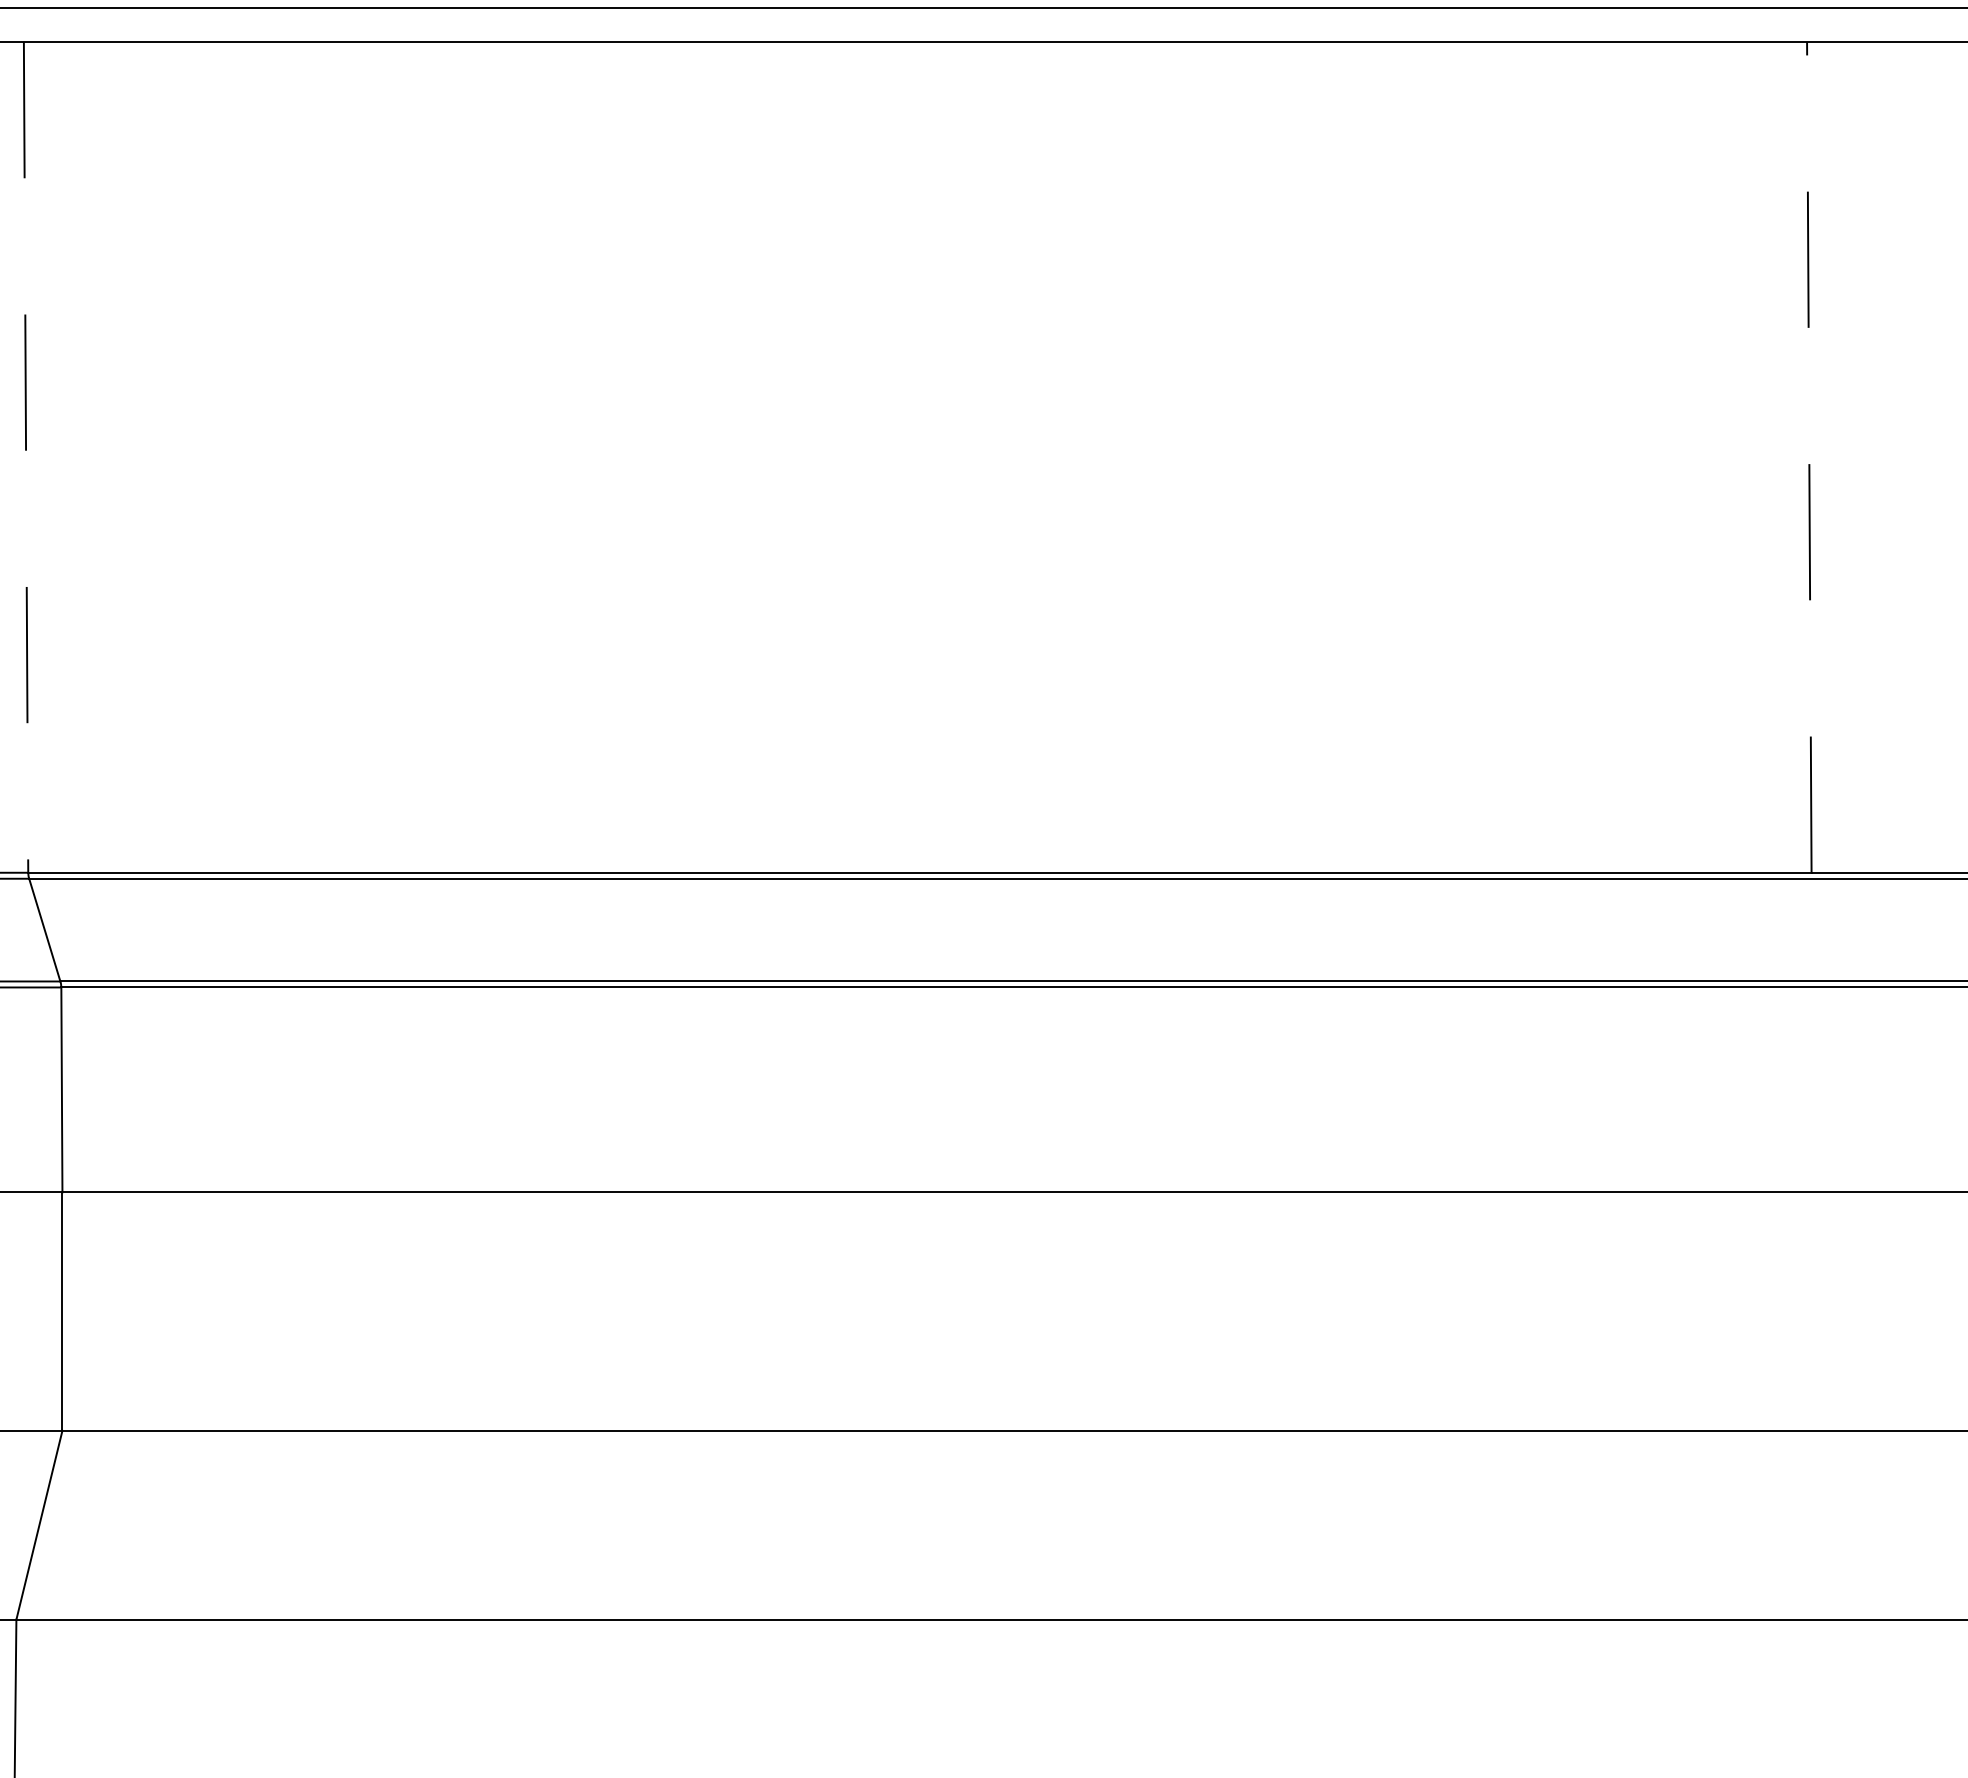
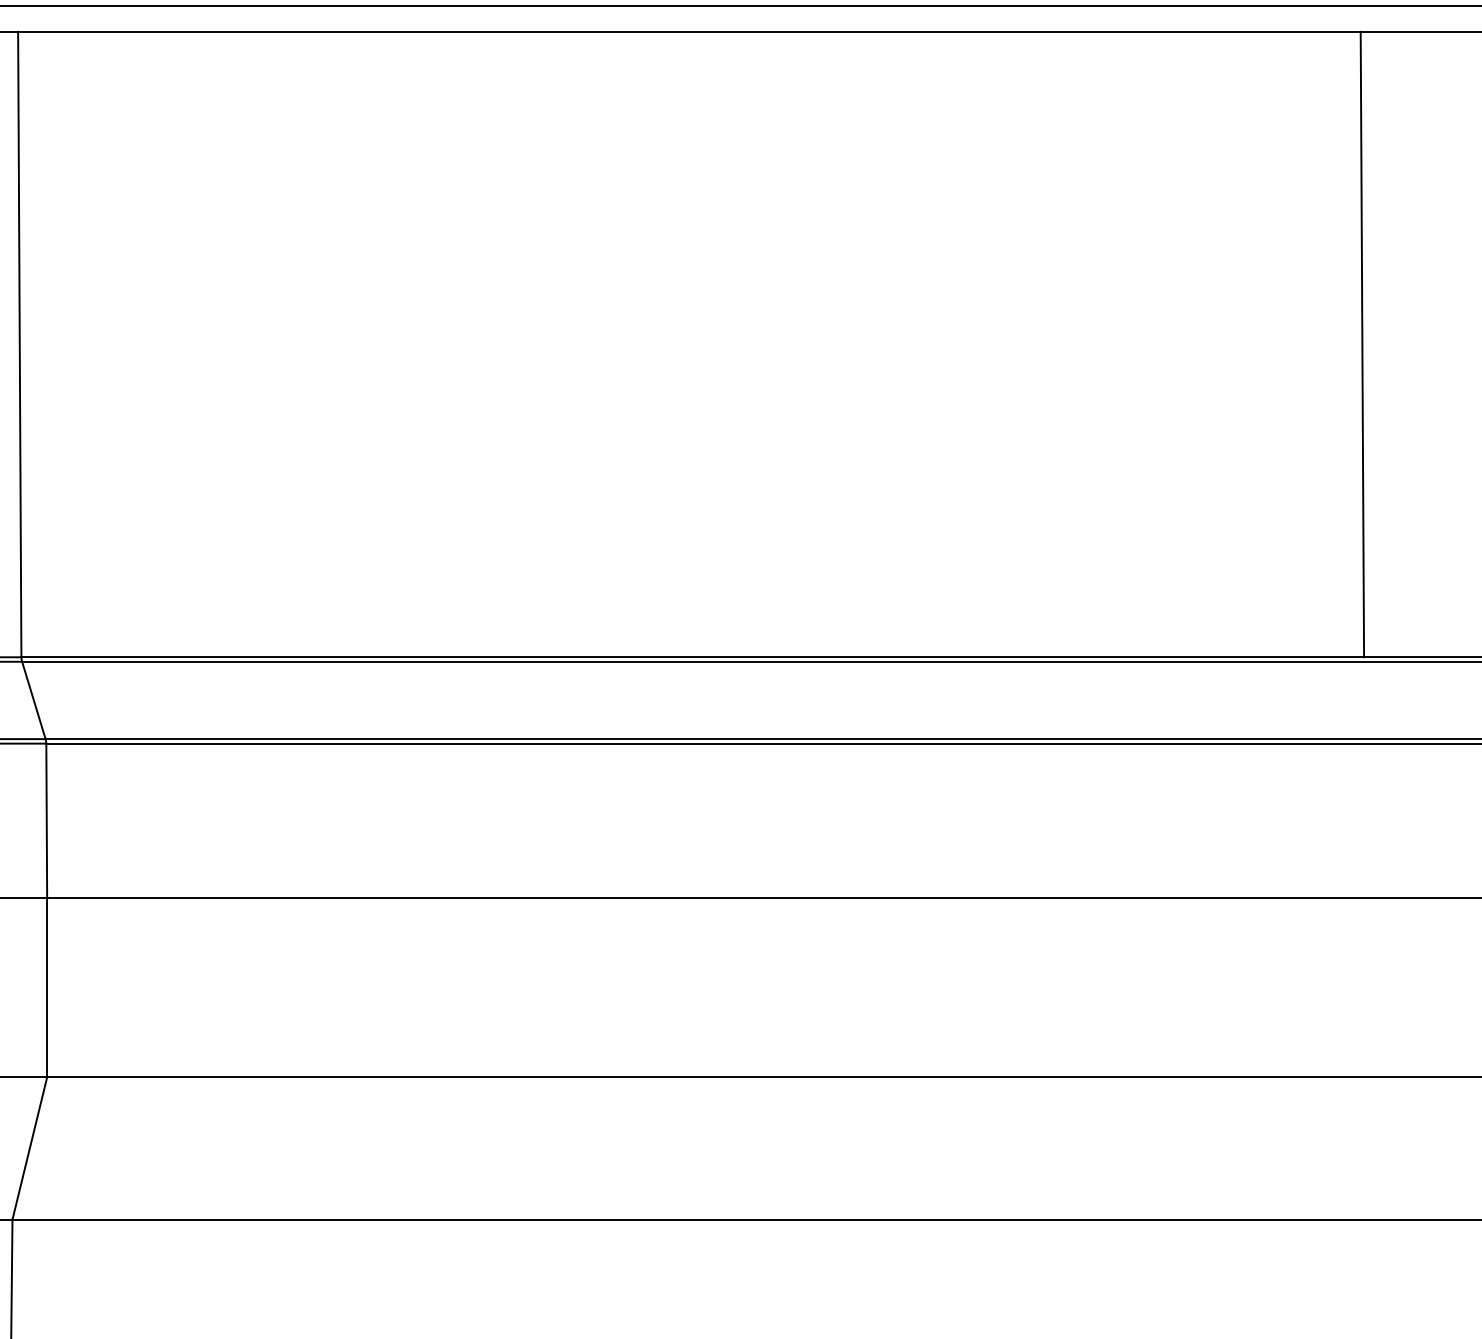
line: (1809, 456) -> (1362, 343), dashed -> solid
line: (26, 457) -> (20, 344), dashed -> solid

